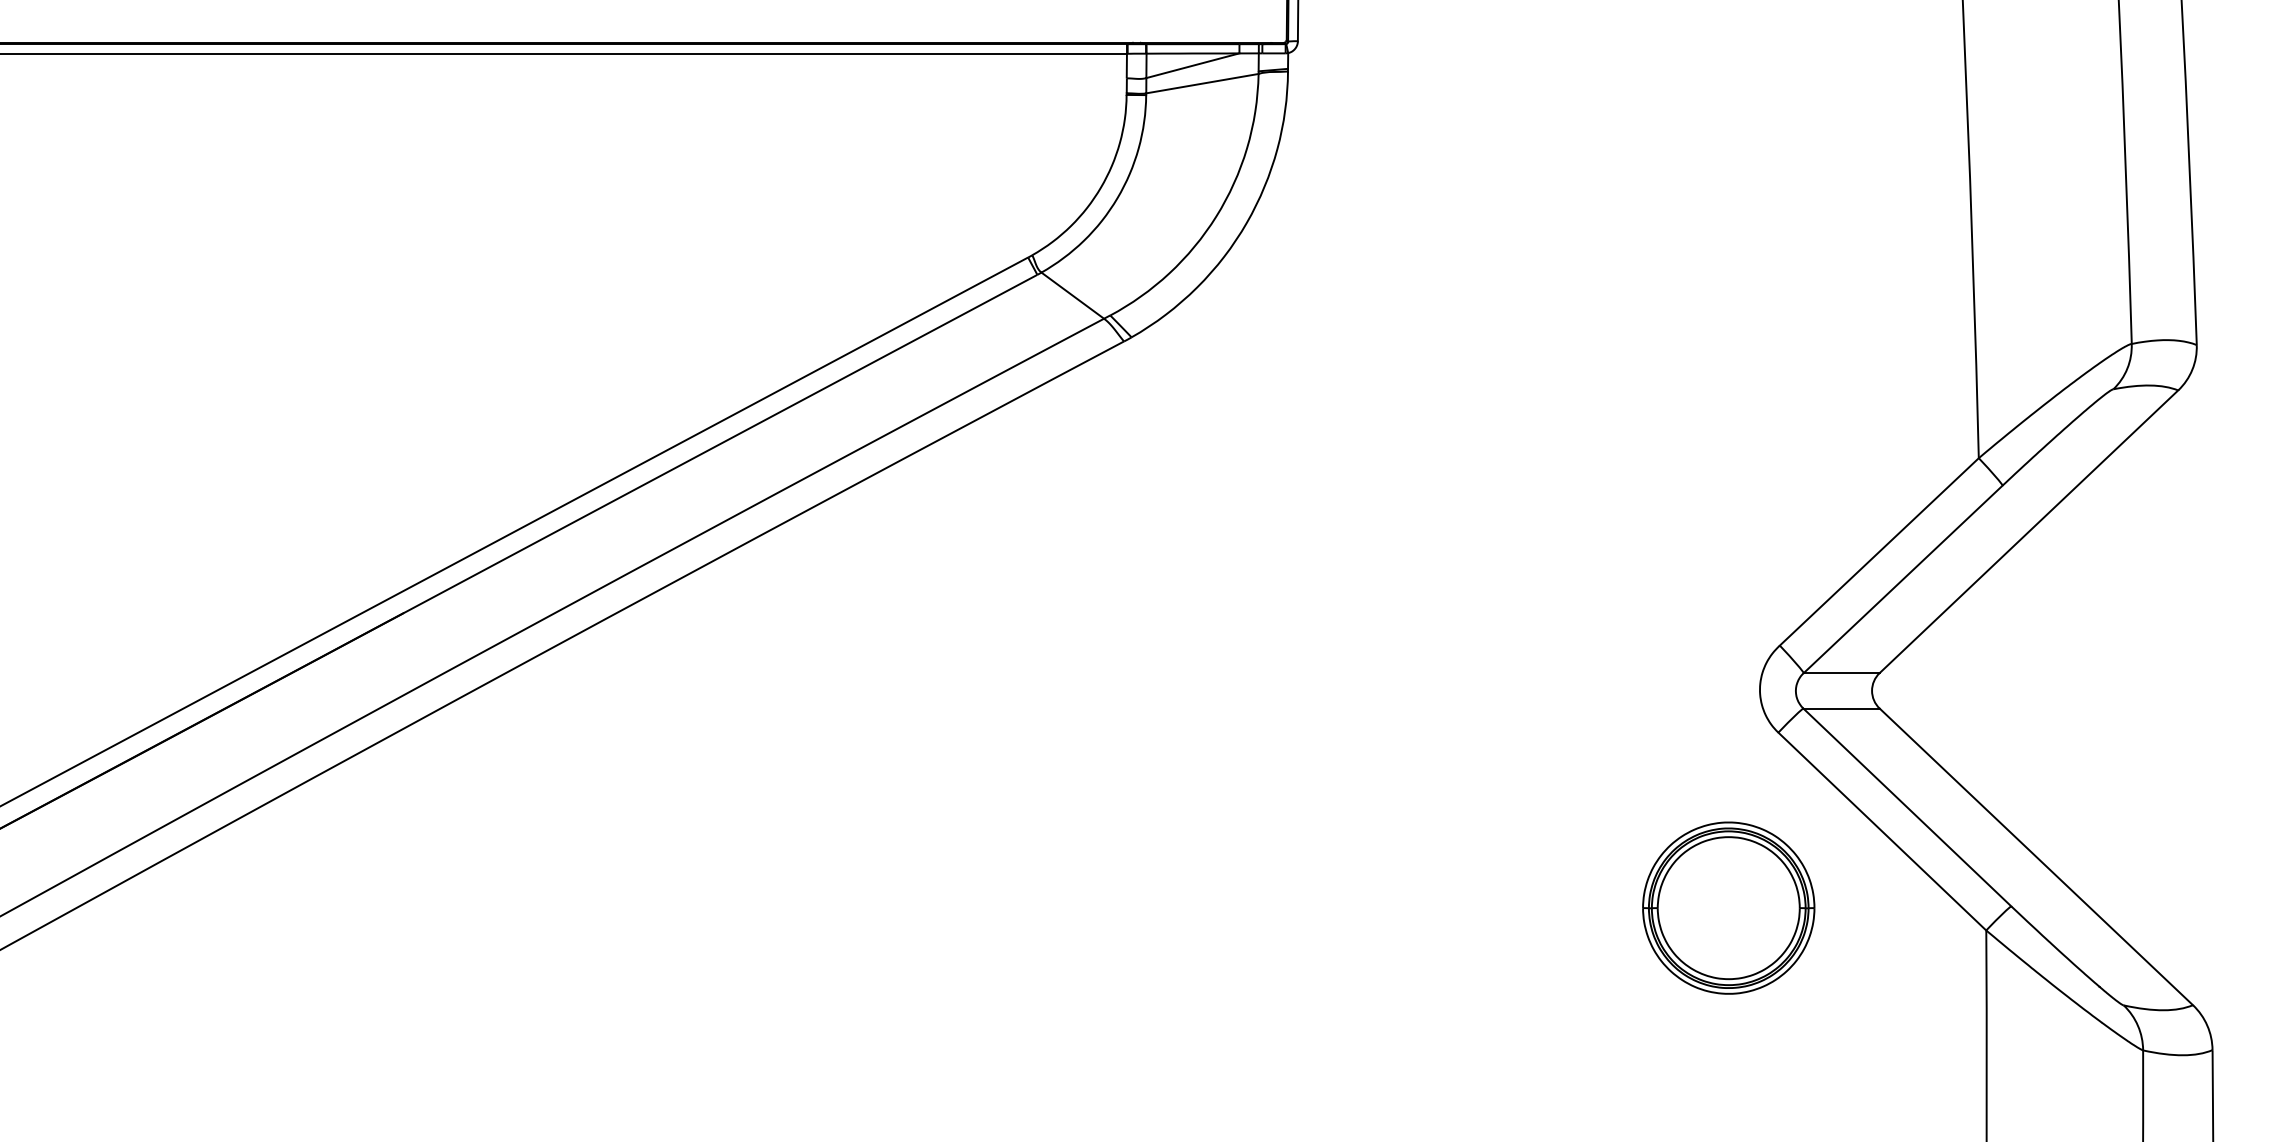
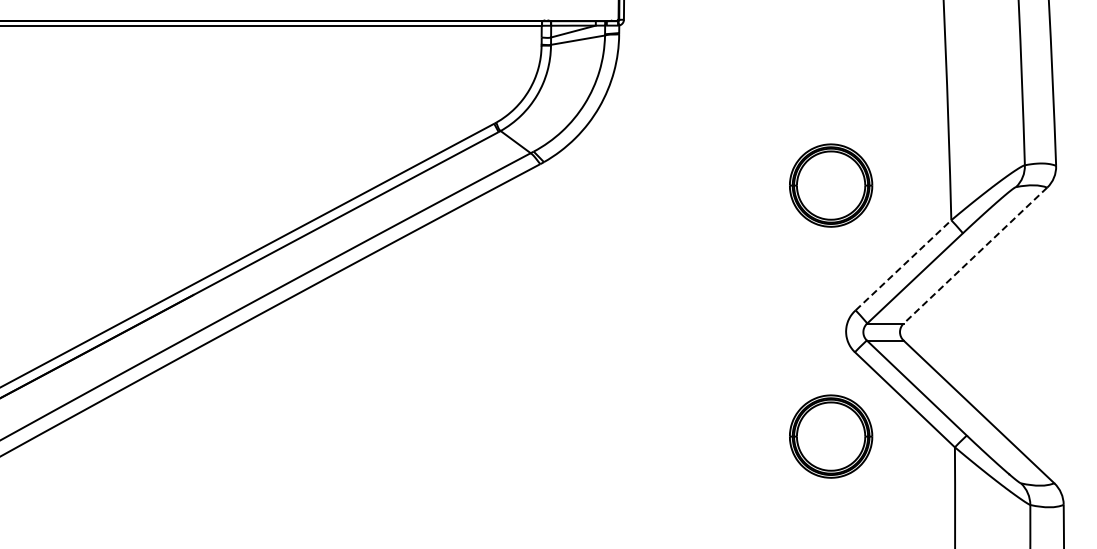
part: (1729, 385) -> (831, 185), added
line: (2029, 531) -> (975, 255), solid -> dashed
line: (1879, 552) -> (903, 265), solid -> dashed

